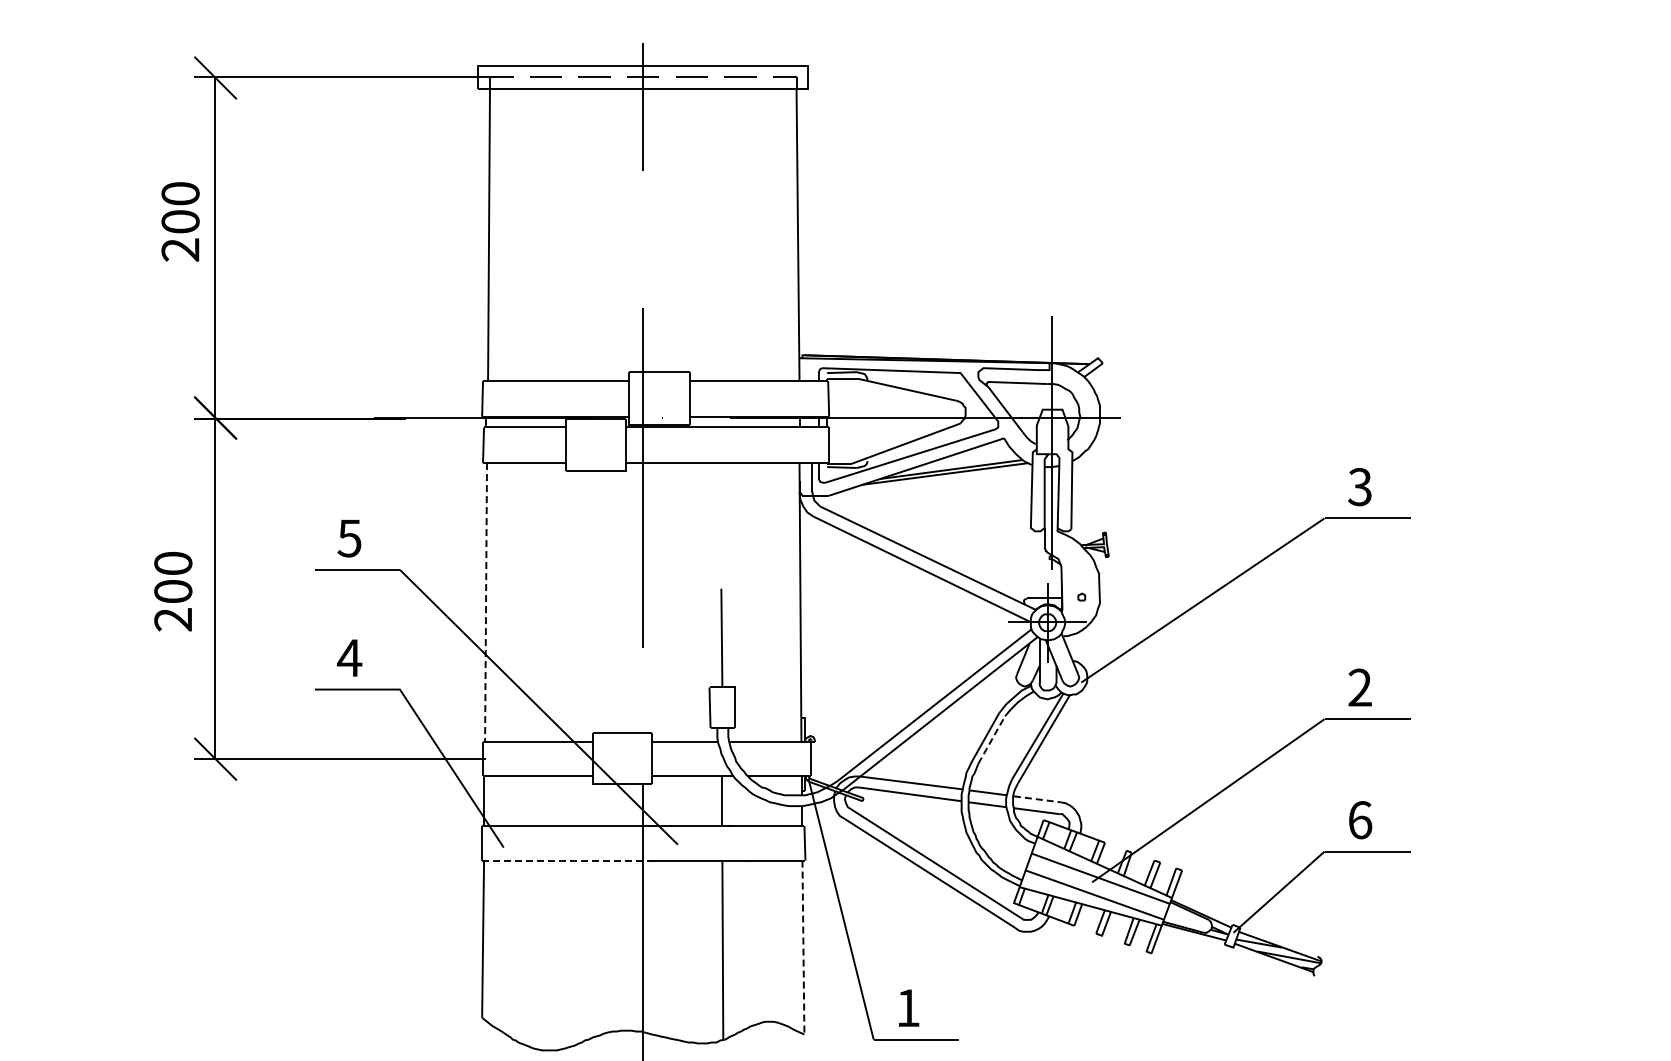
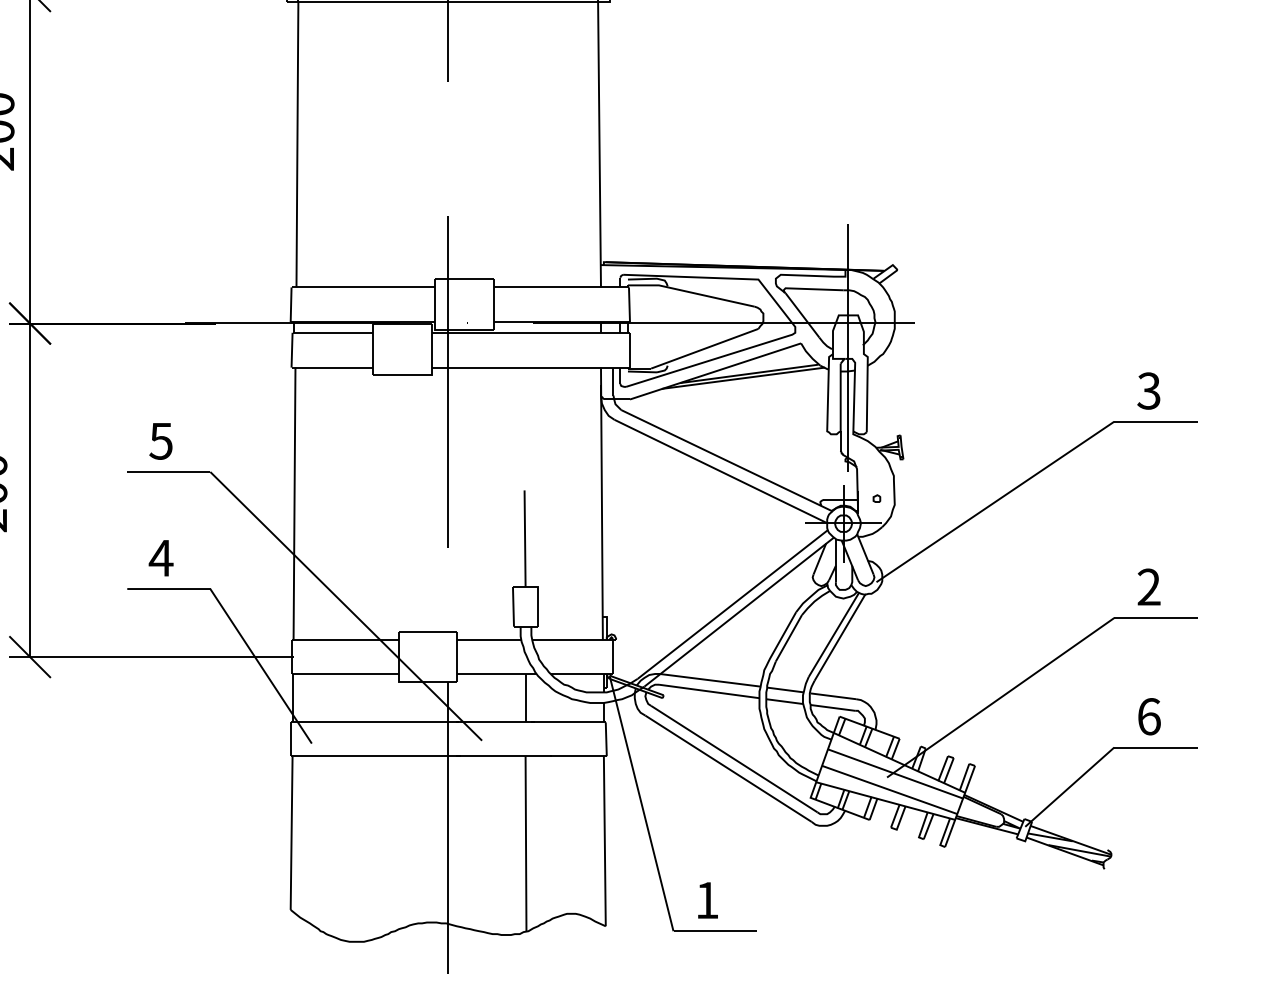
line: (486, 603) -> (294, 504), dashed -> solid
line: (991, 739) -> (788, 637), dashed -> solid
line: (1037, 799) -> (833, 696), dashed -> solid
line: (569, 860) -> (376, 756), dashed -> solid
line: (803, 947) -> (604, 841), dashed -> solid

